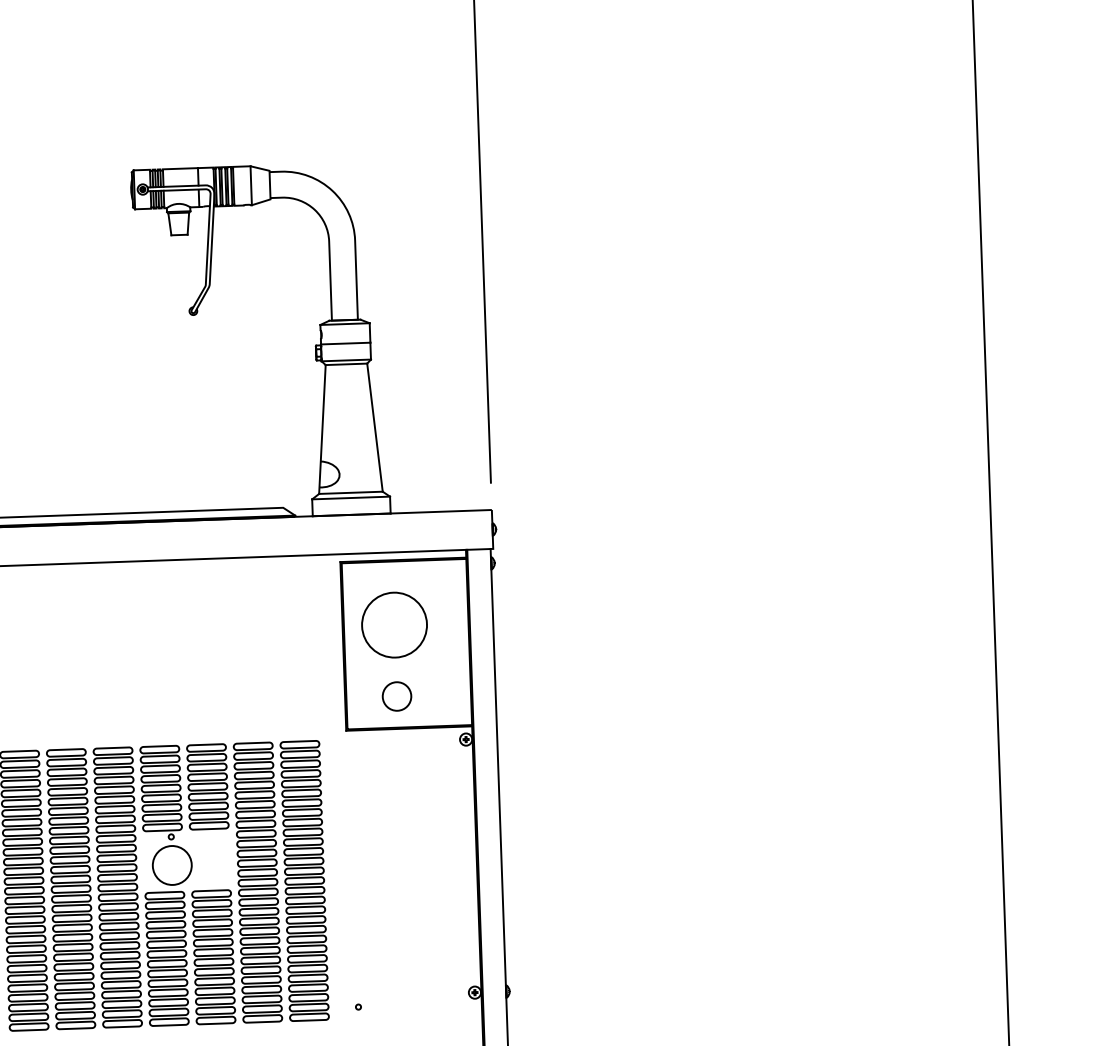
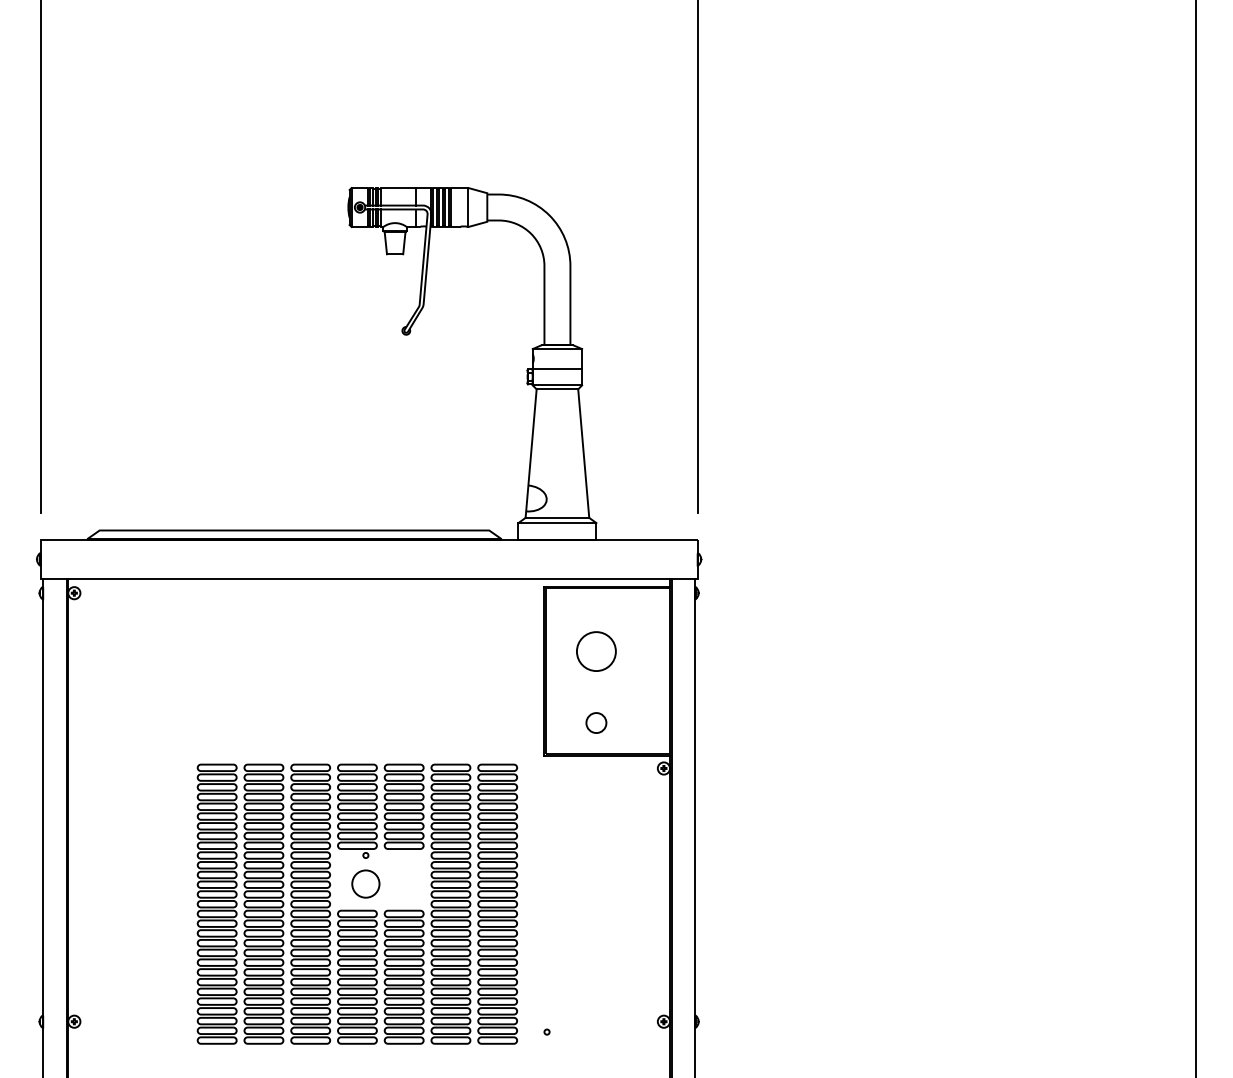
circle: (394, 624) -> (596, 651), size x0.6
circle: (397, 695) -> (596, 722), size x0.7
circle: (171, 864) -> (365, 883), size x0.7

